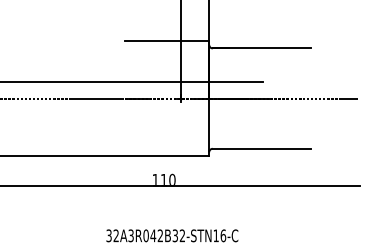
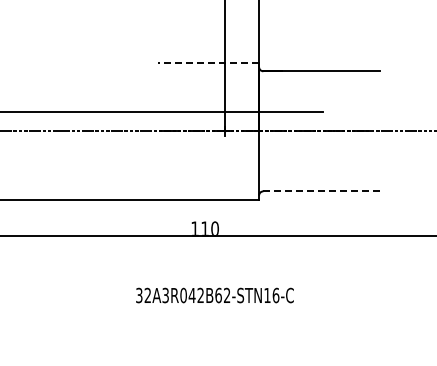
line: (166, 41) -> (208, 62), solid -> dashed
line: (262, 148) -> (322, 191), solid -> dashed
text: (175, 235) -> (218, 295), 32A3R042B32-STN16-C -> 32A3R042B62-STN16-C

